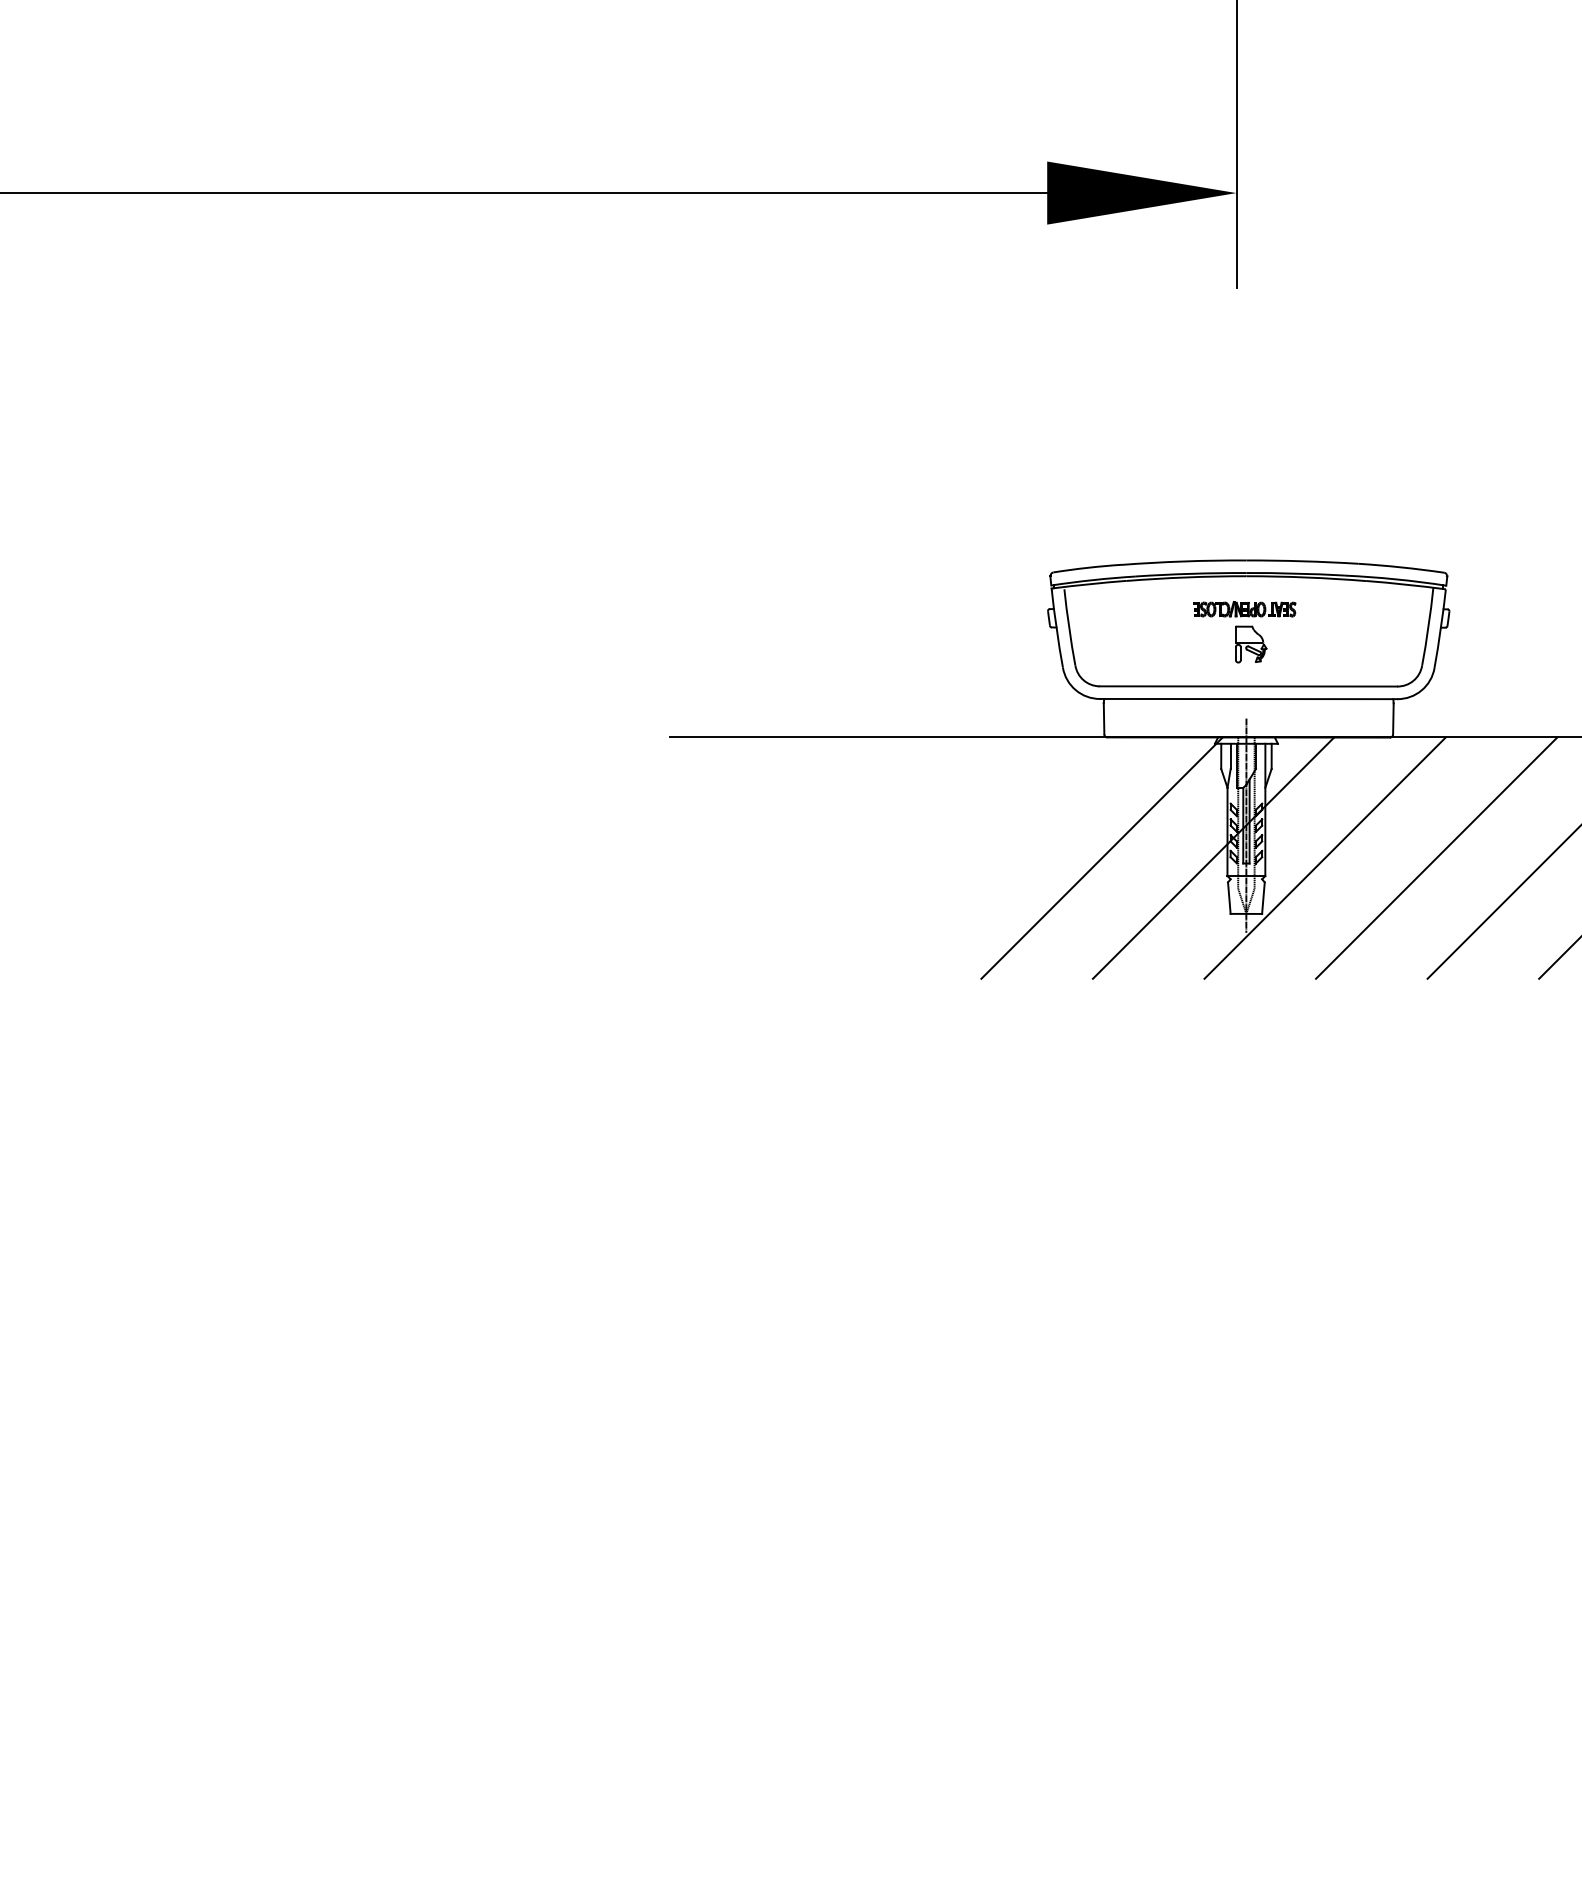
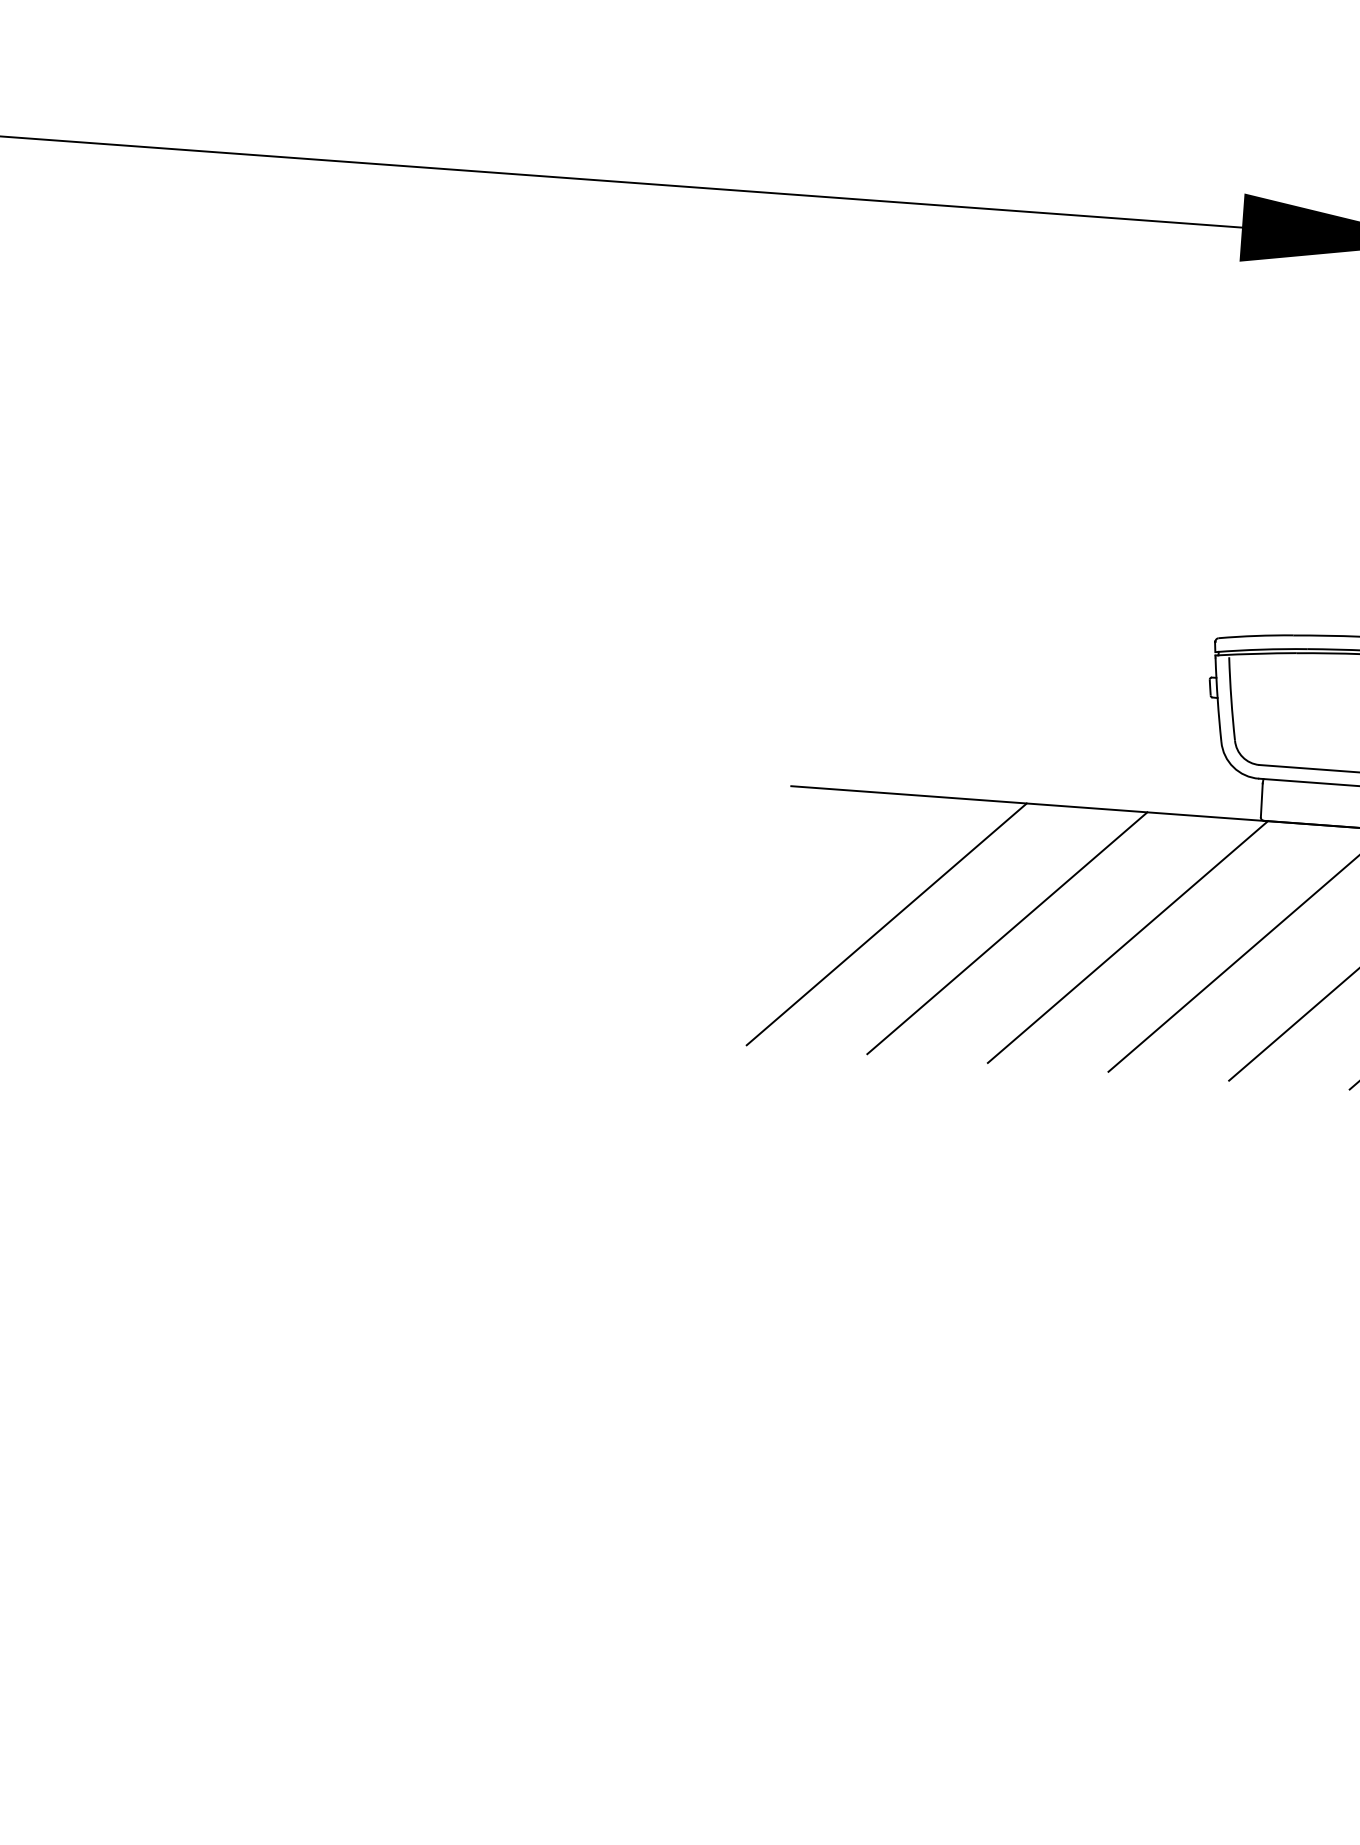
line: (767, 857) -> (886, 923), added
line: (878, 857) -> (1006, 932), added
line: (990, 857) -> (1128, 941), added

